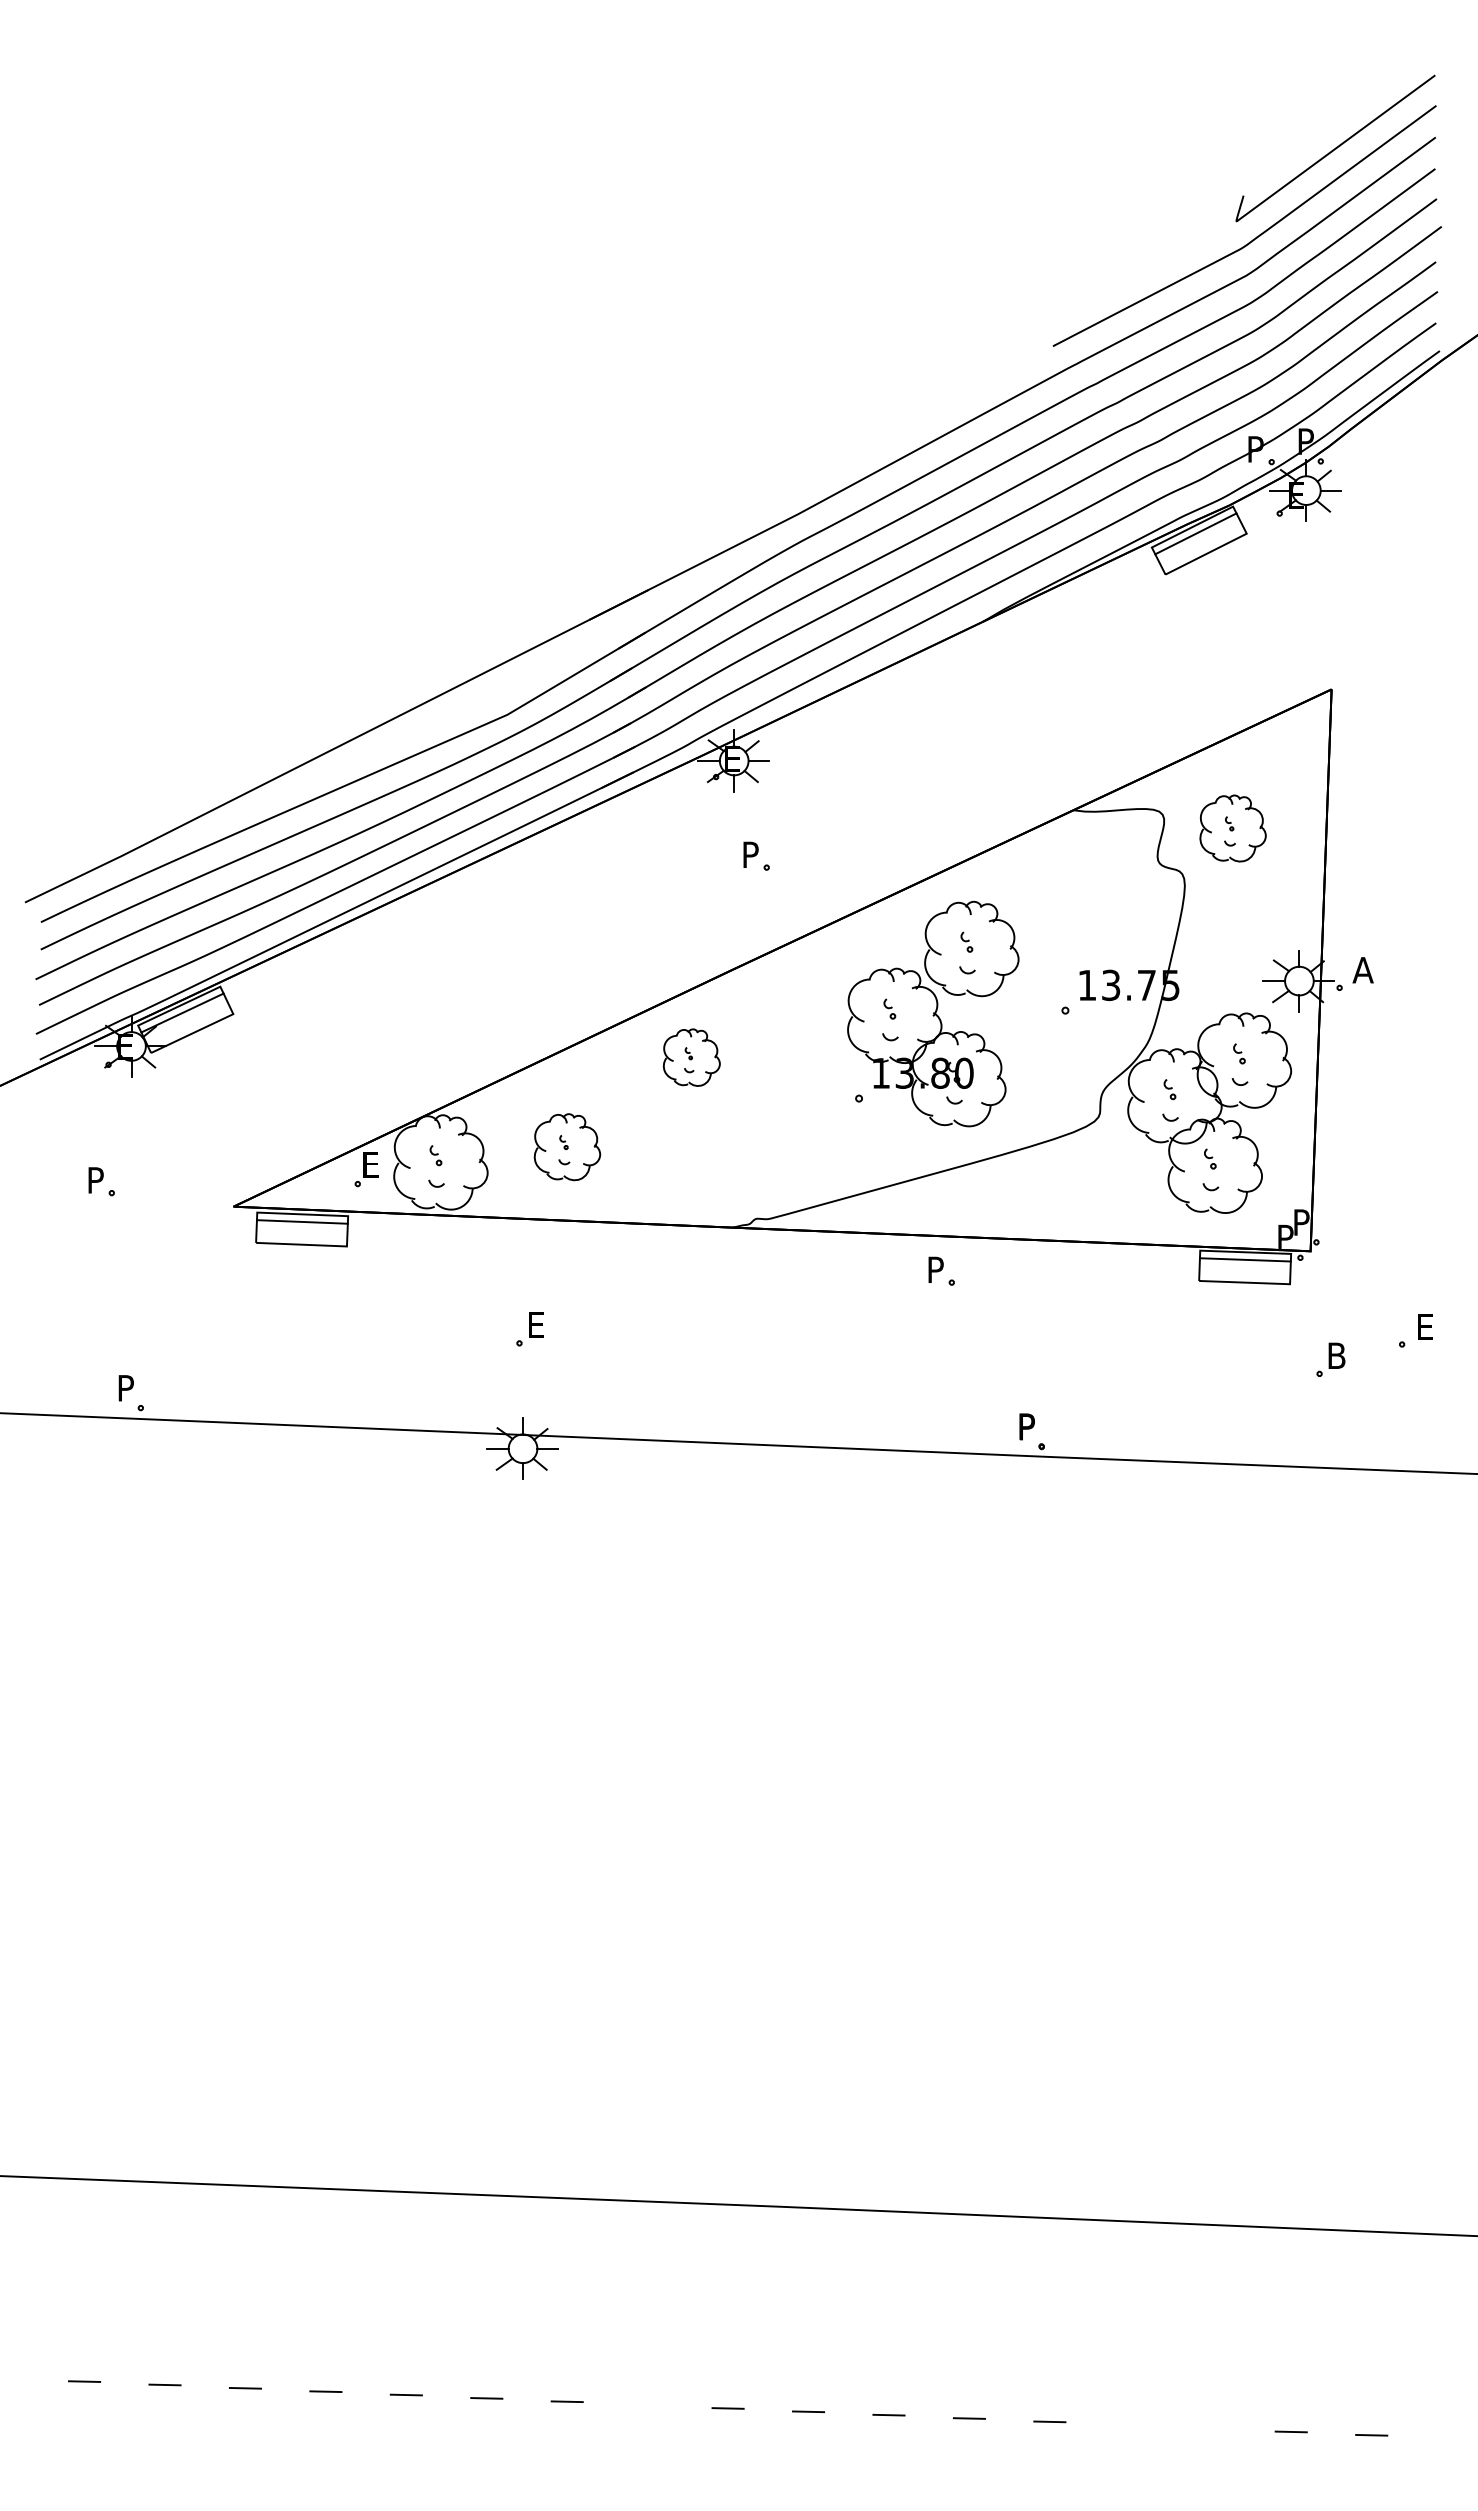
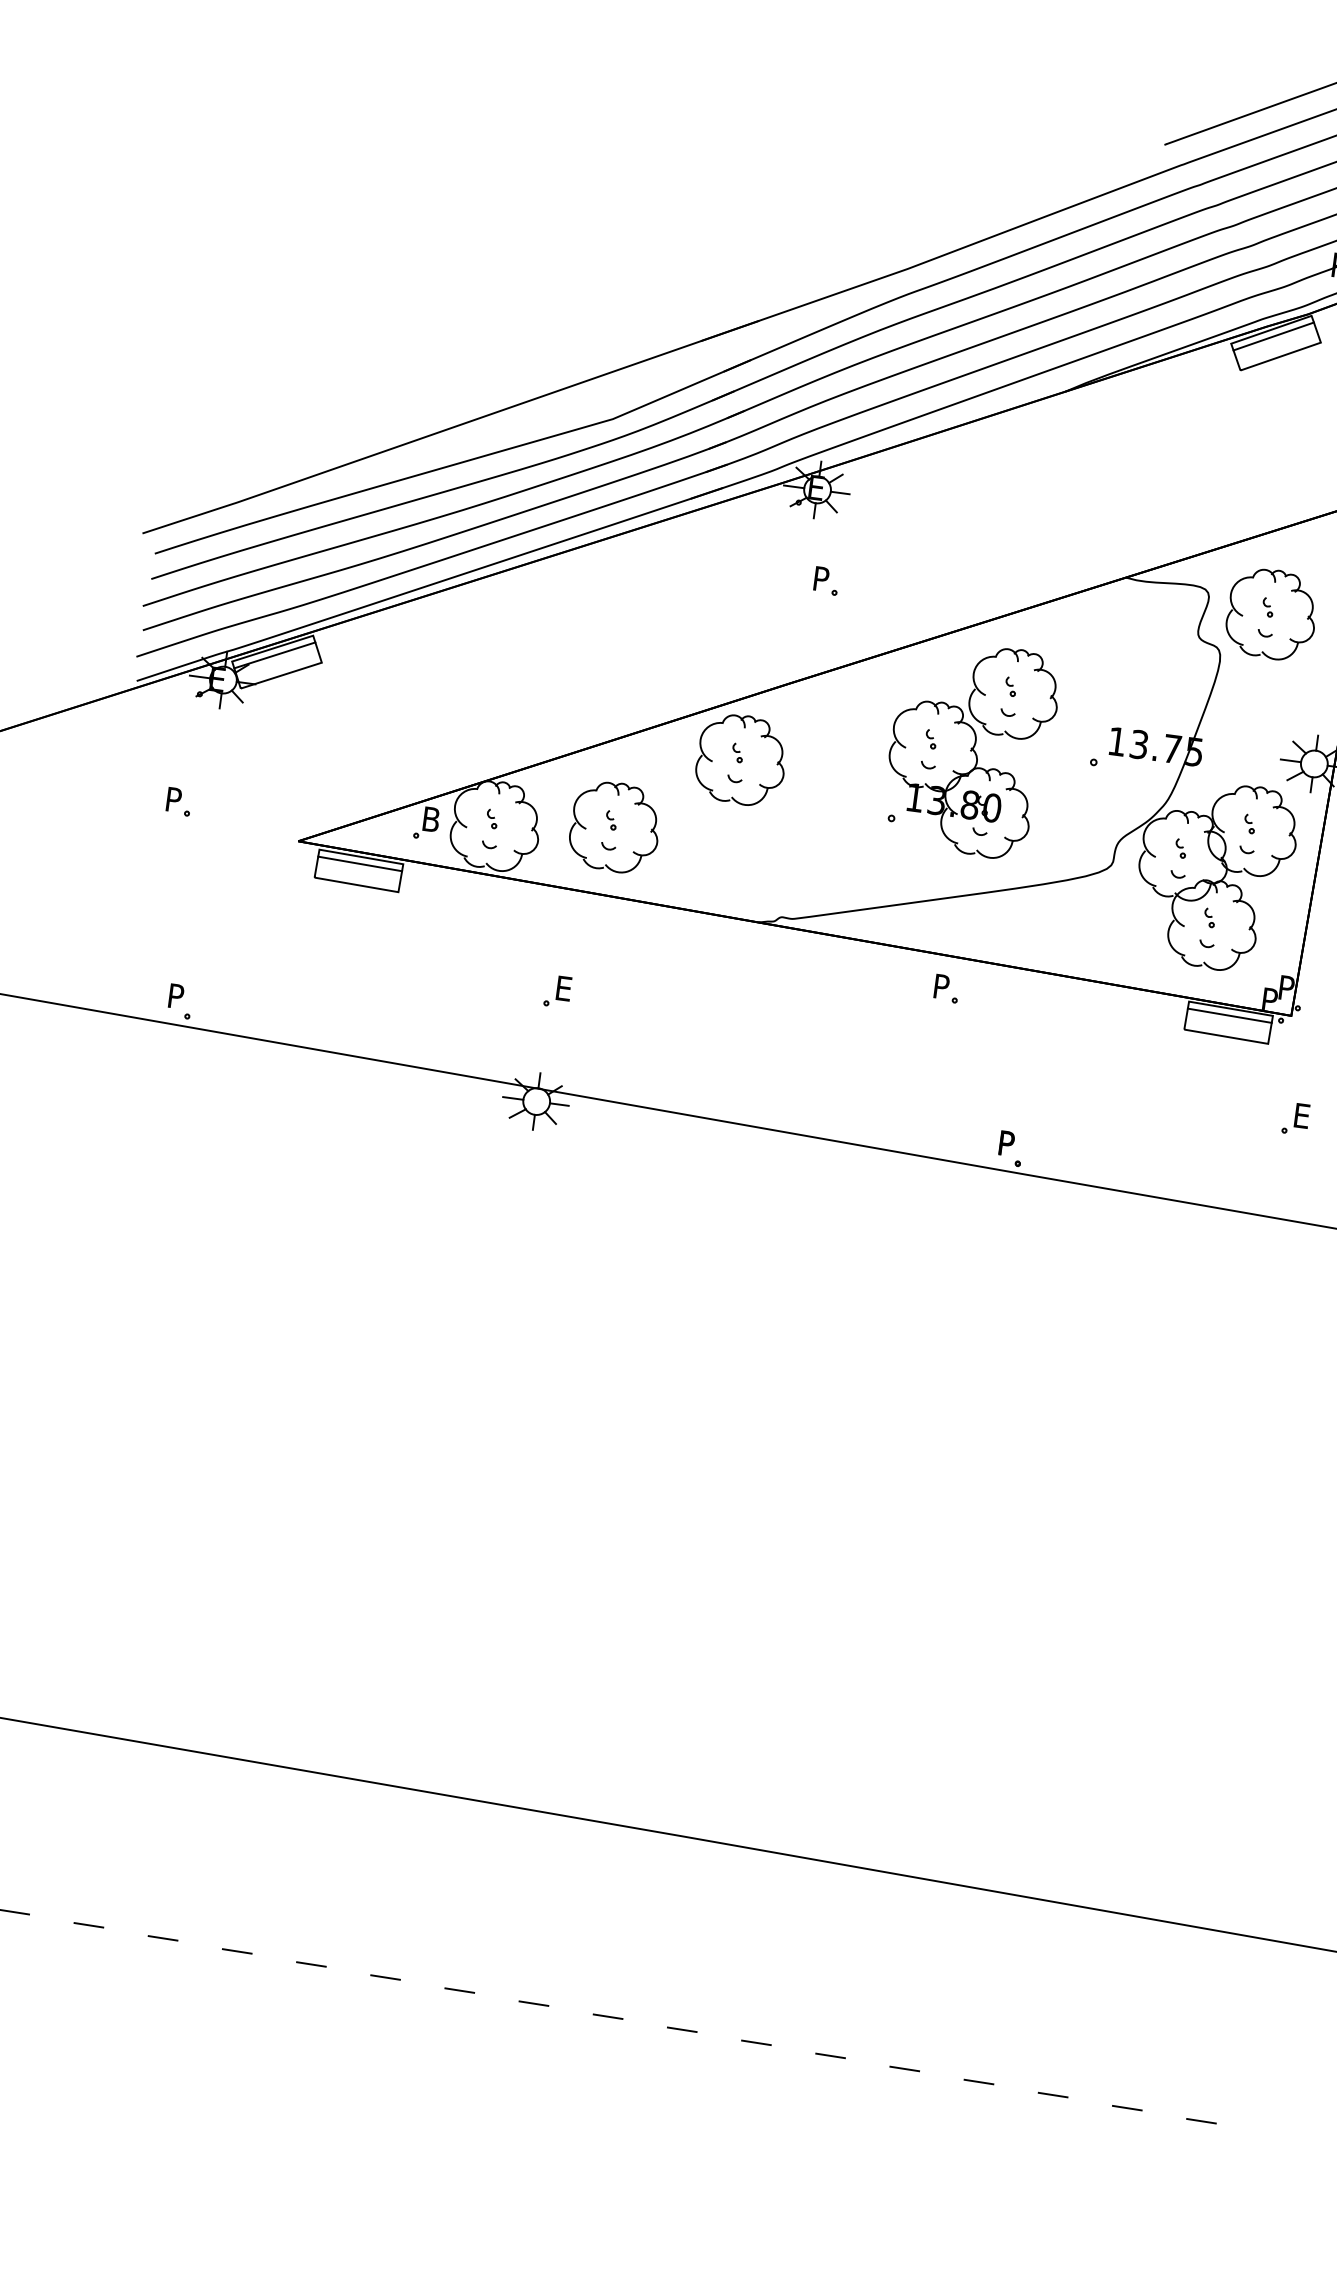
part: (1232, 828) -> (1271, 614), size x1.43
part: (691, 1057) -> (741, 759), size x1.67
part: (567, 1147) -> (615, 827), size x1.43
text: (371, 1164) -> (431, 819), E -> B
text: (1336, 1355) -> (1302, 1115), B -> E
line: (647, 2404) -> (533, 2003), added
line: (1129, 2425) -> (978, 2082), added
line: (1210, 2428) -> (1052, 2094), added

